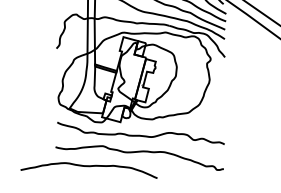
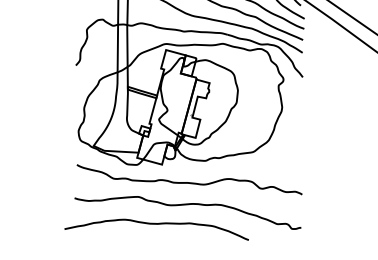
curve: (88, 166) -> (156, 224), moved

